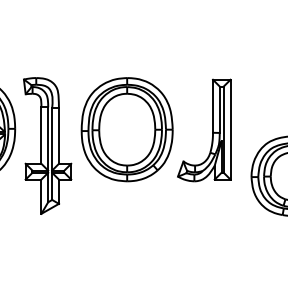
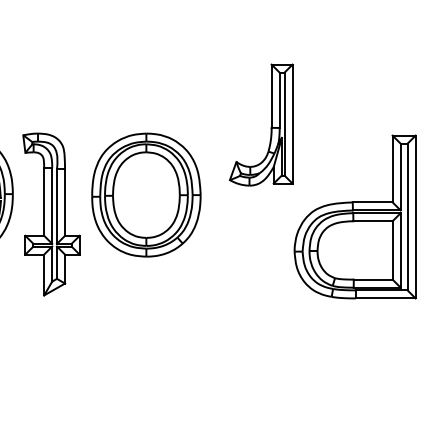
part: (212, 132) -> (270, 127), moved

